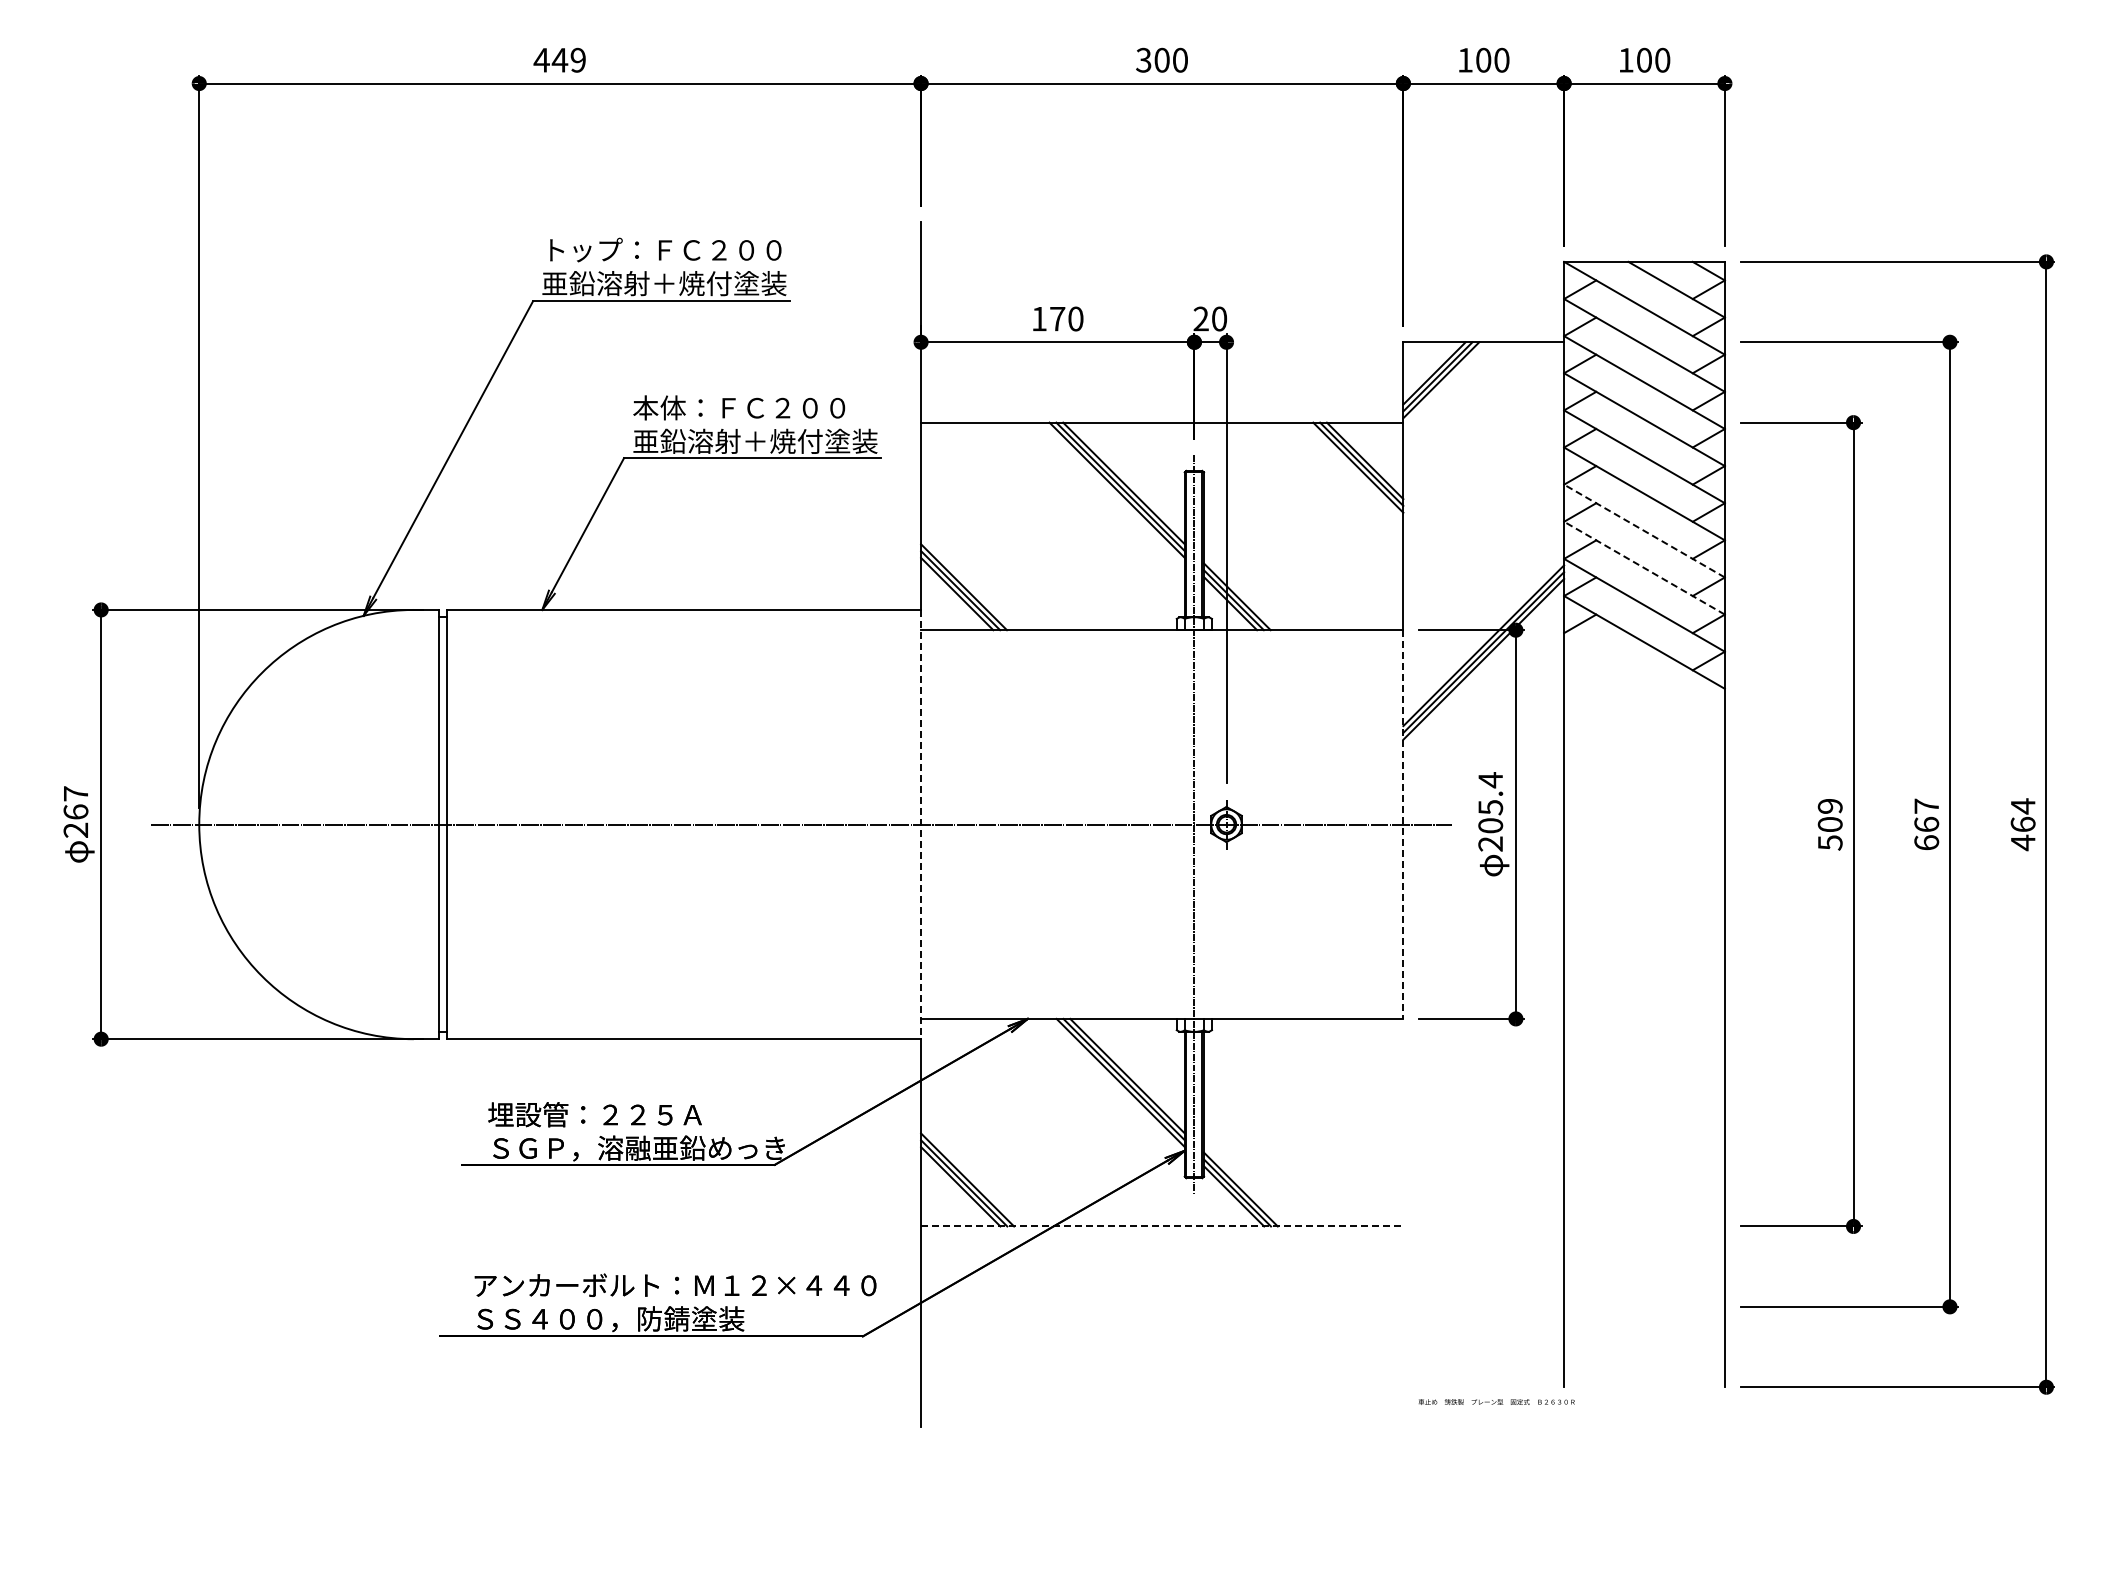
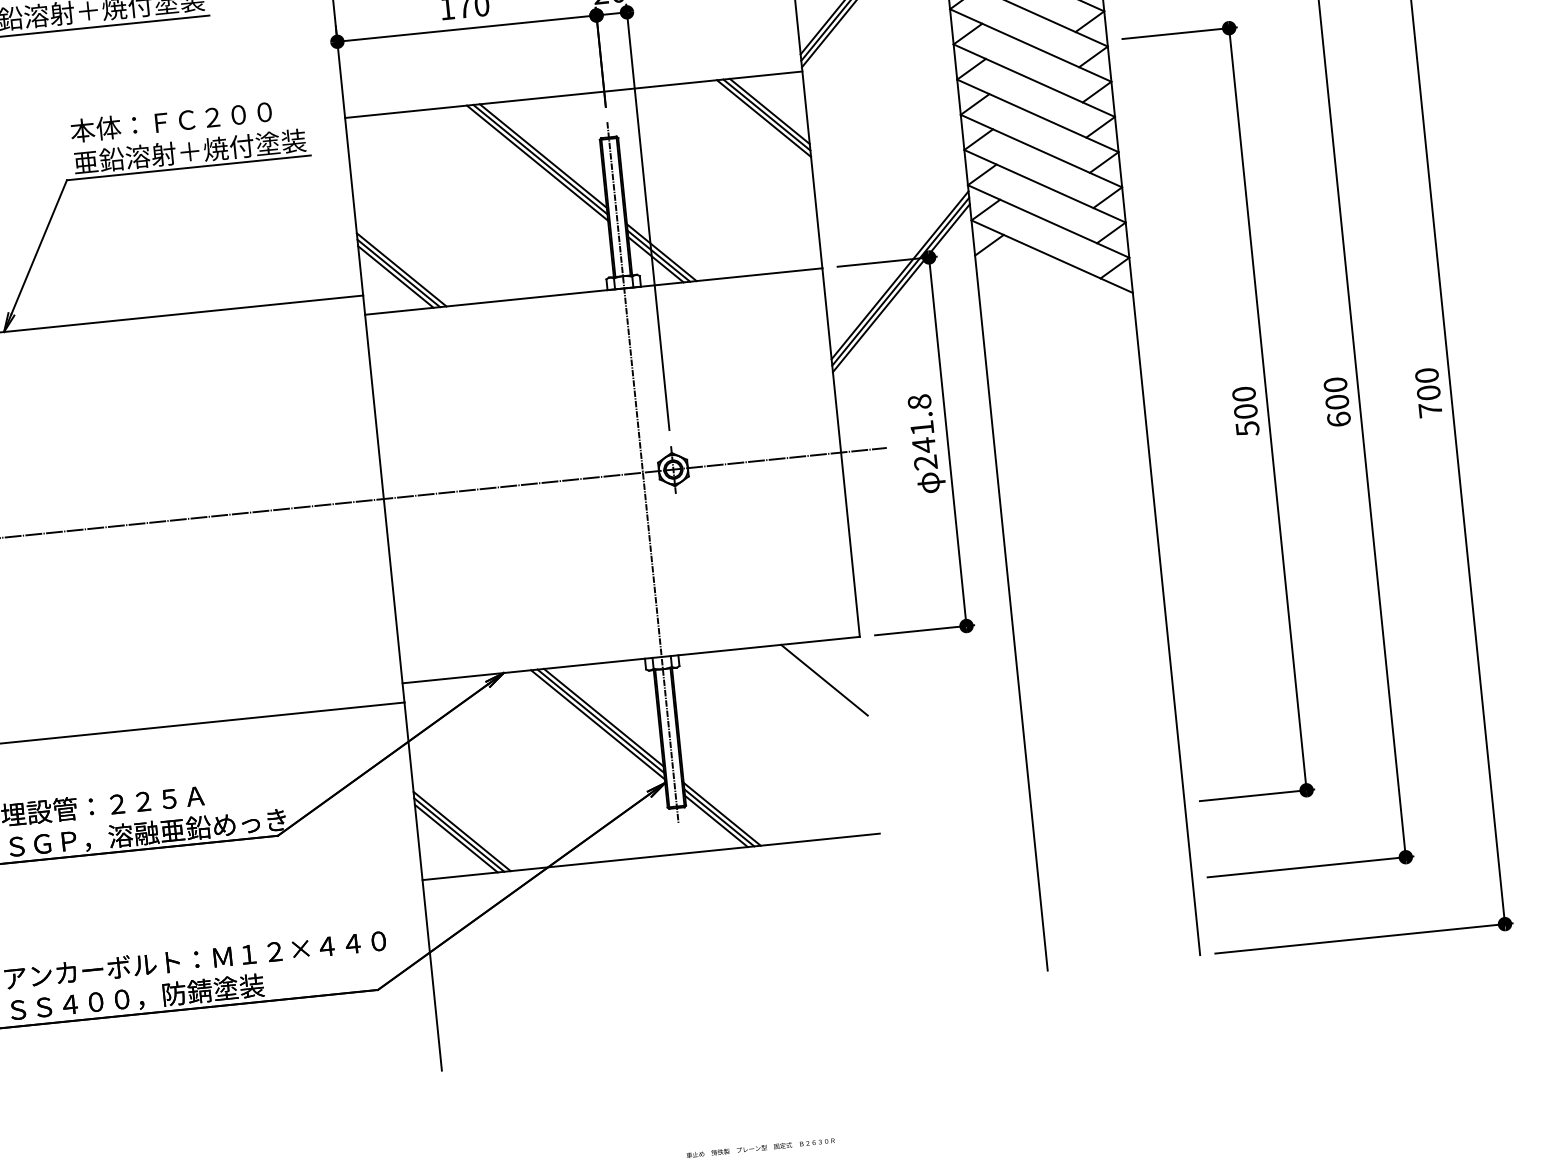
line: (1644, 531) -> (1041, 151), dashed -> solid
line: (1644, 568) -> (1045, 186), dashed -> solid
text: (1490, 803) -> (921, 424), 205.4 -> 241.8
text: (1829, 805) -> (1243, 393), 509 -> 500
text: (1926, 814) -> (1336, 392), 667 -> 600
line: (921, 824) -> (384, 498), dashed -> solid
text: (2022, 824) -> (1428, 392), 464 -> 700
line: (1403, 825) -> (841, 453), dashed -> solid
line: (1361, 1059) -> (824, 679), added
line: (1162, 1226) -> (651, 856), dashed -> solid
text: (1496, 1401) -> (760, 1147), moved

